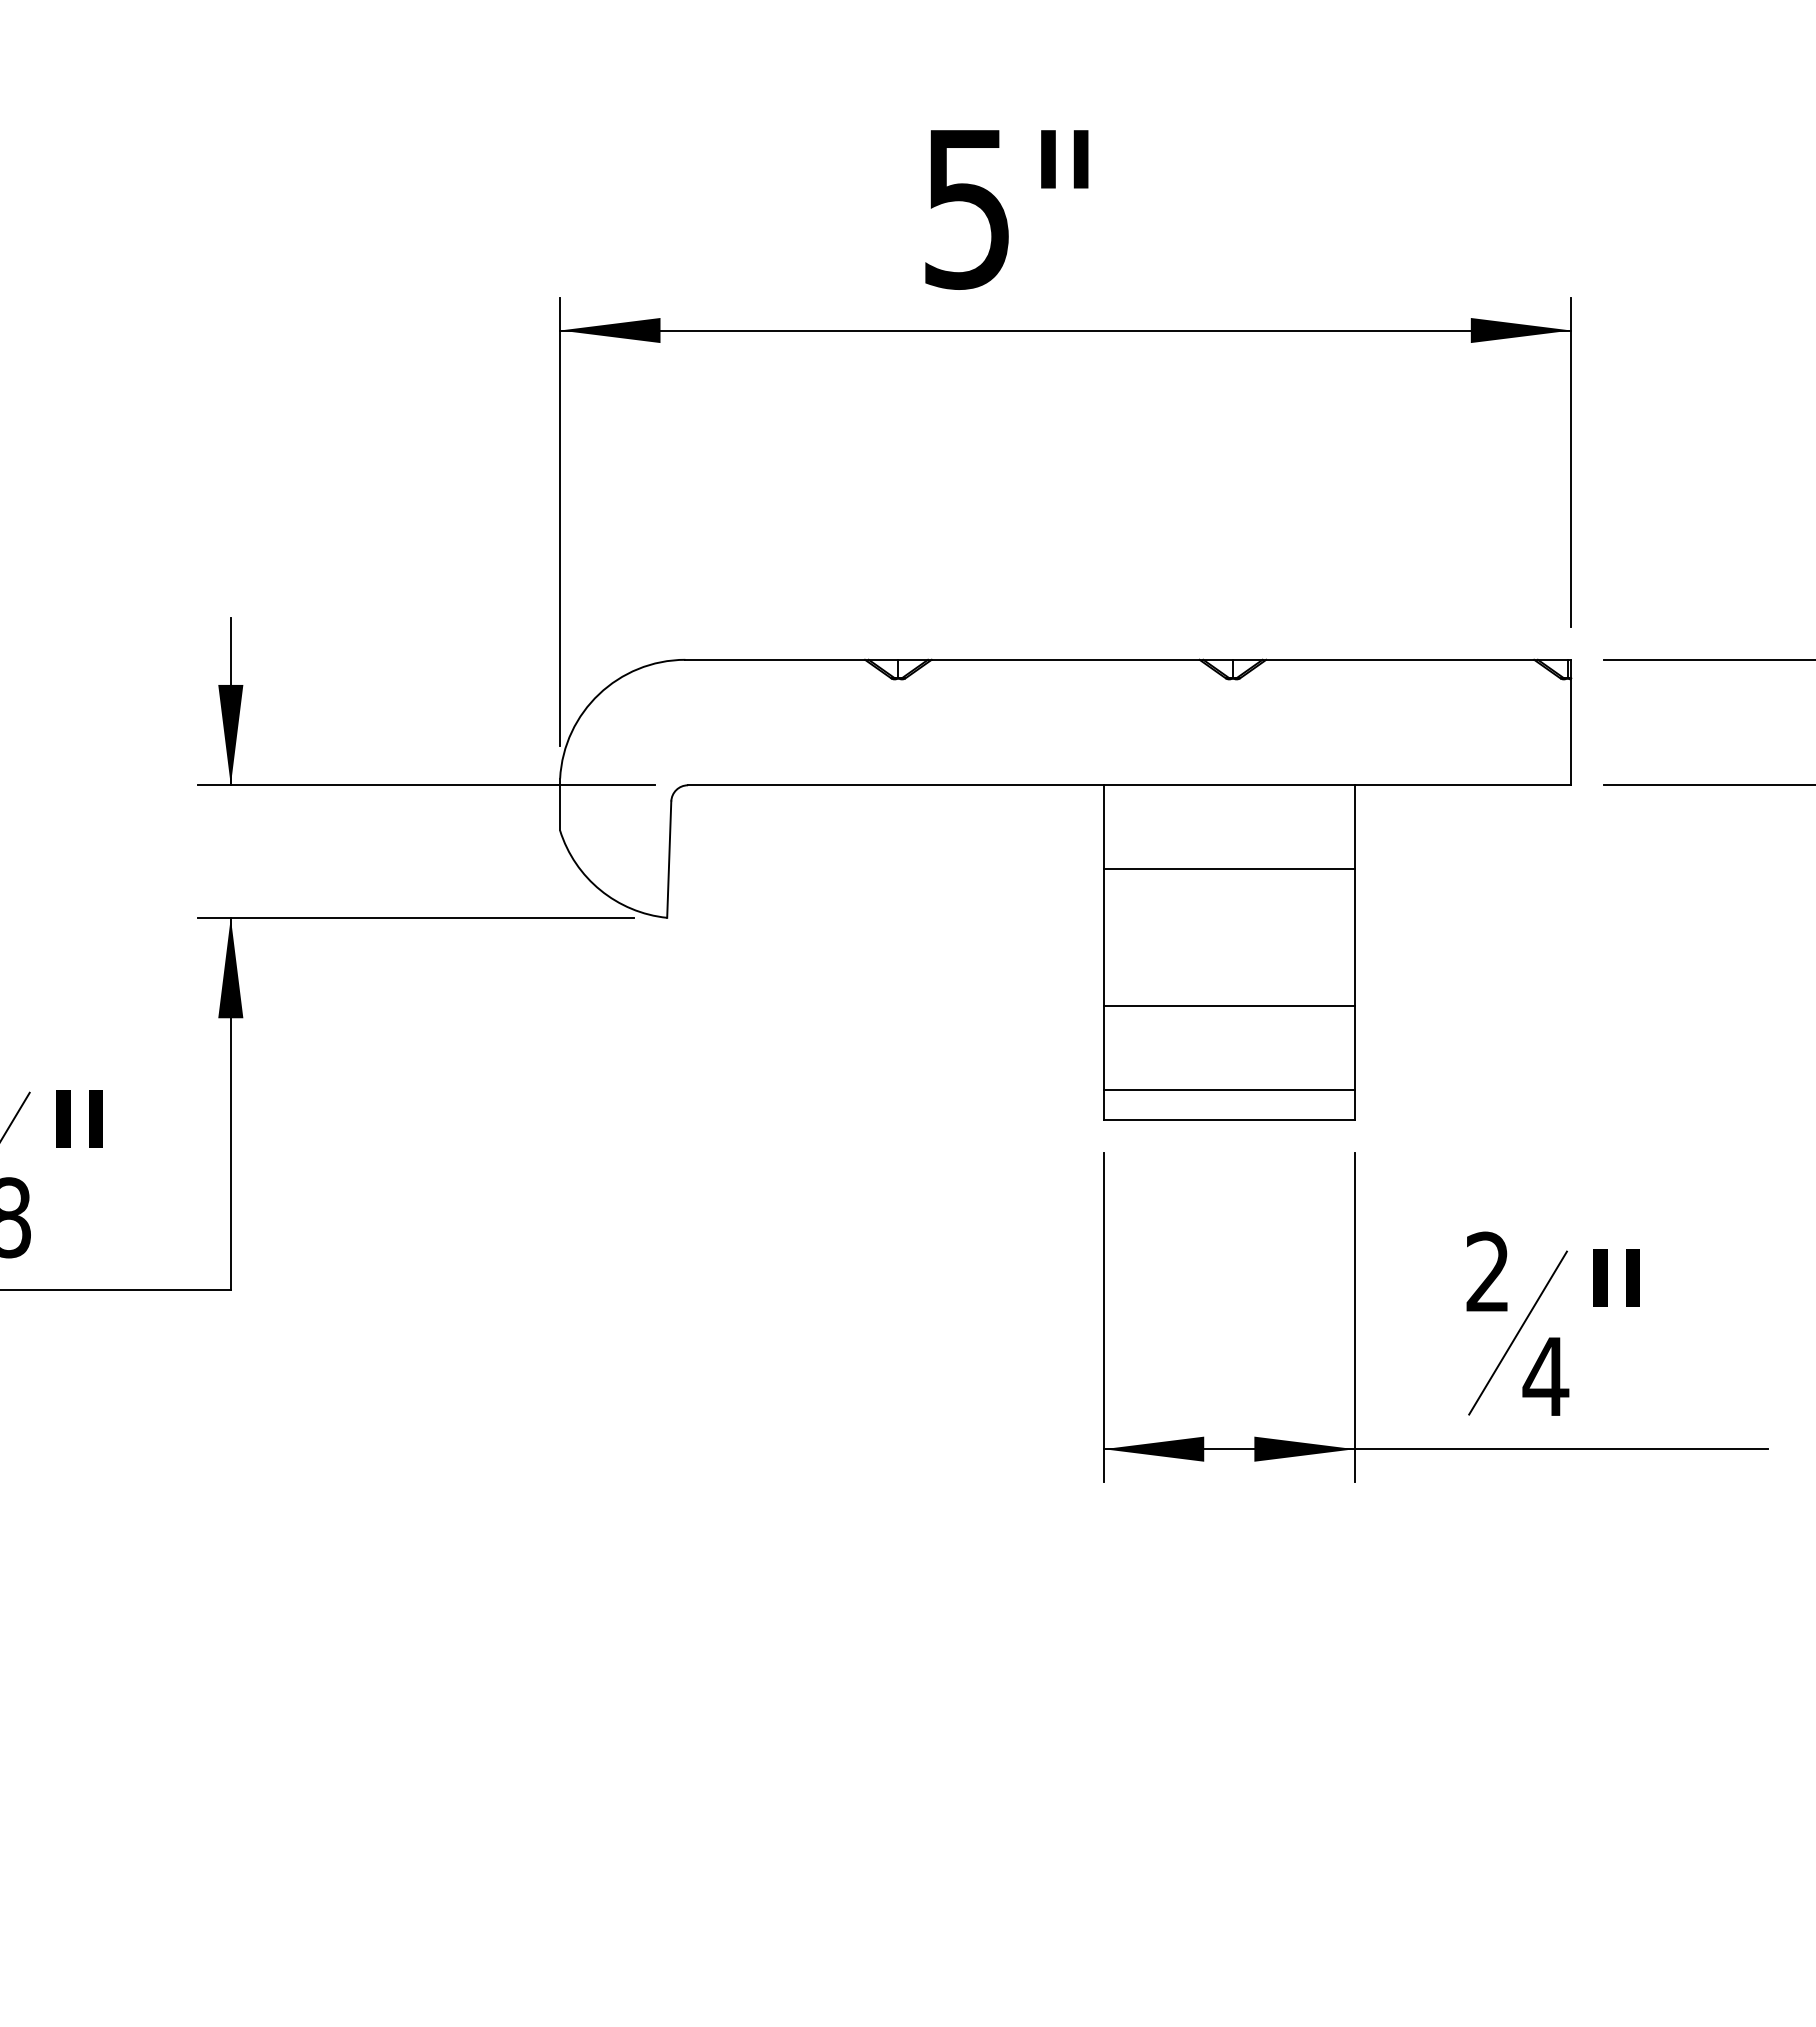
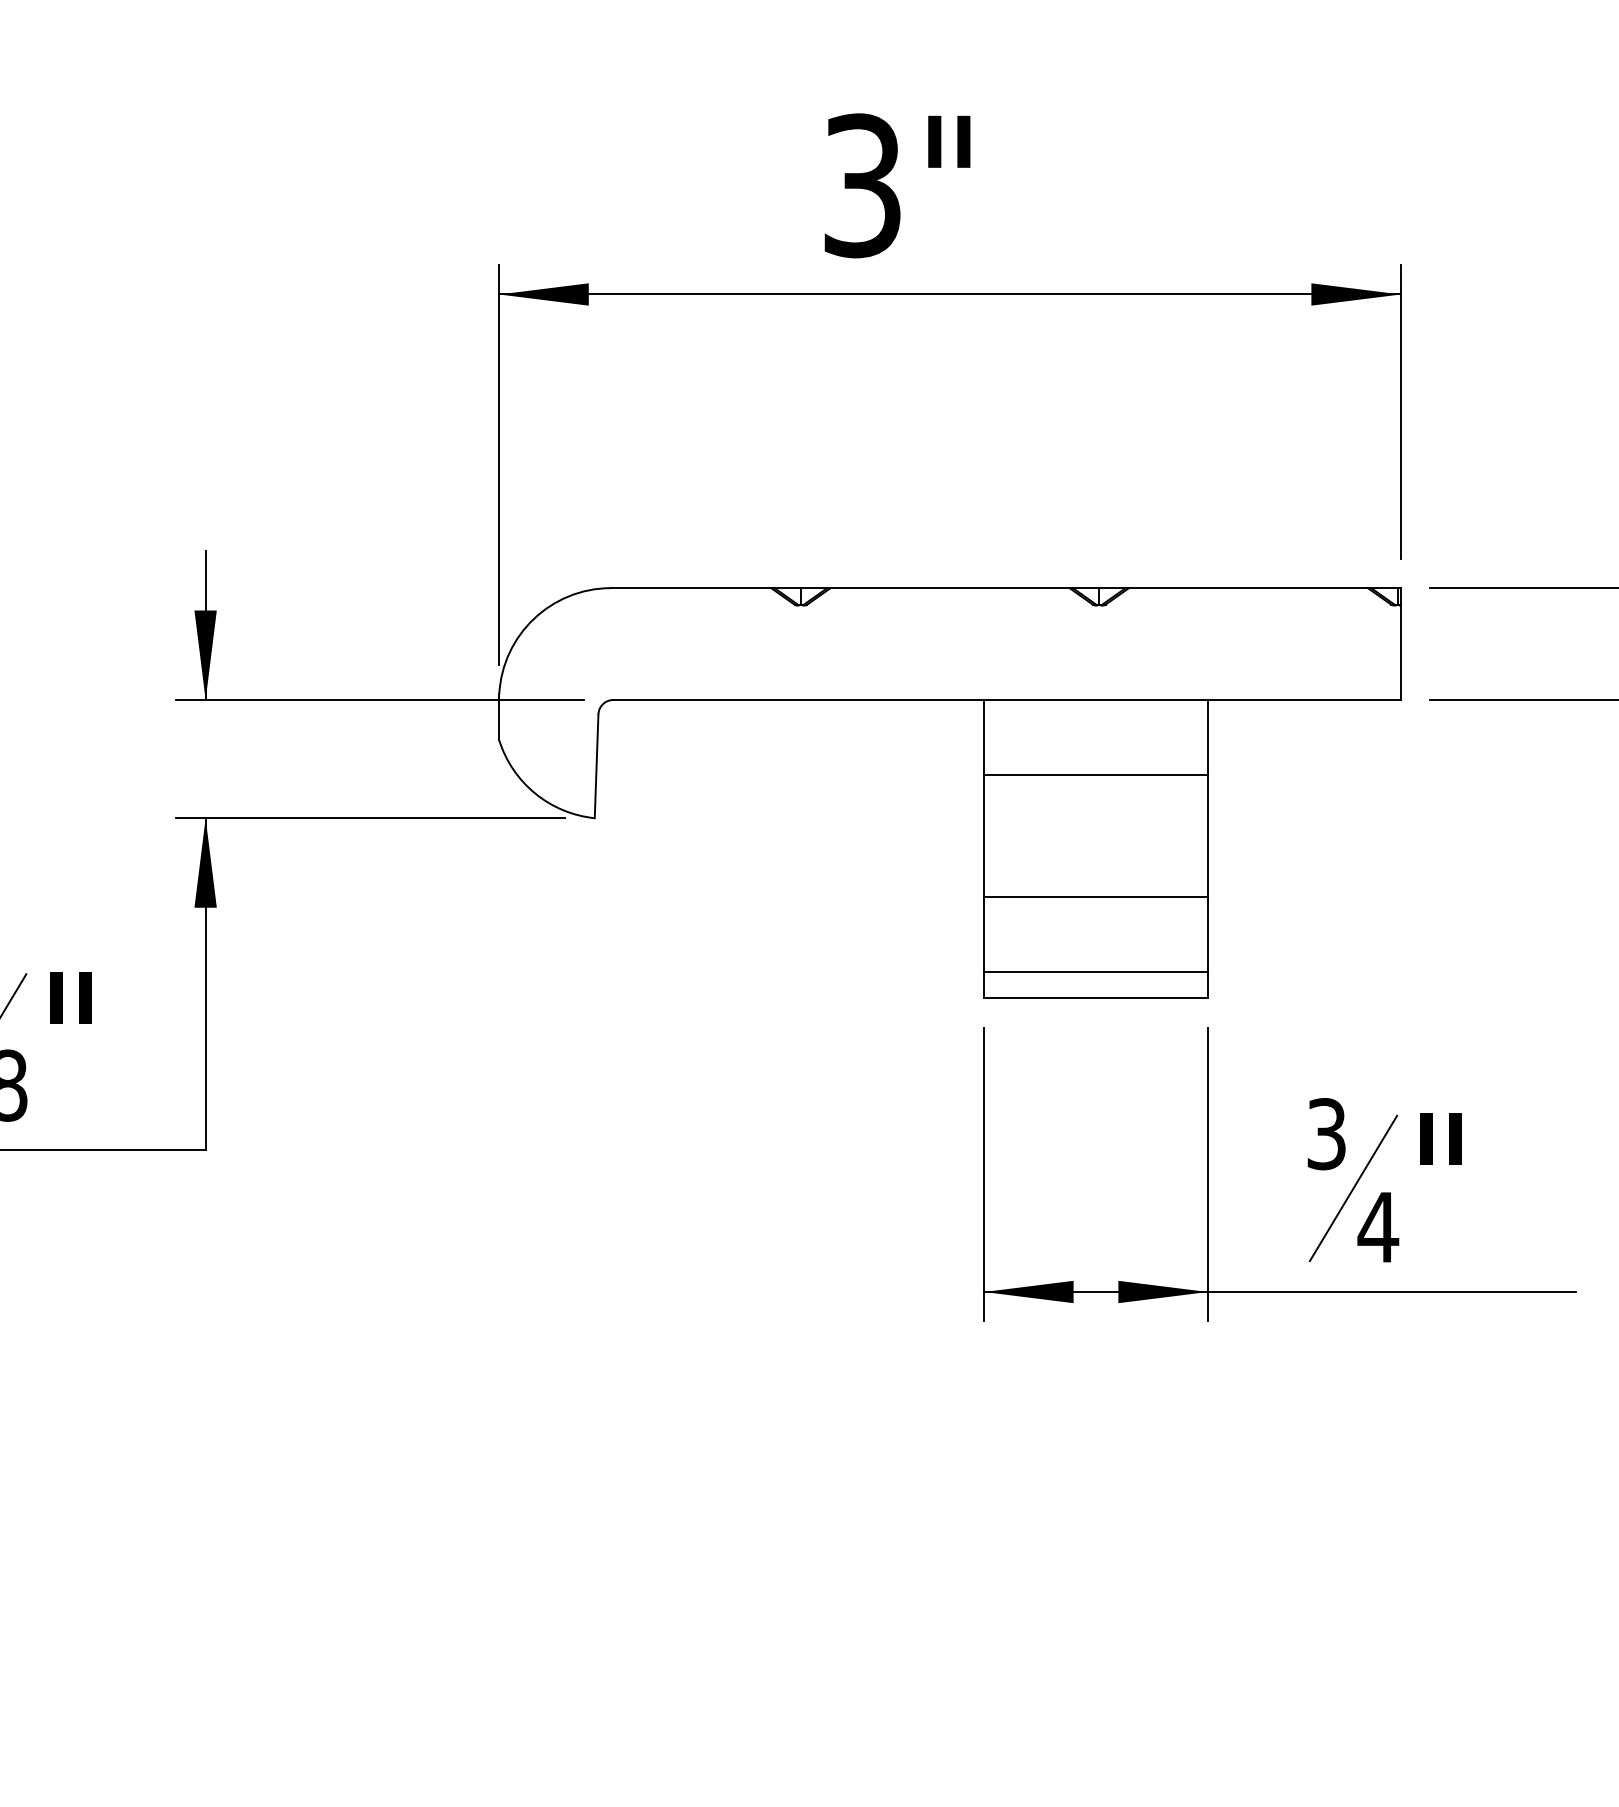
text: (967, 208) -> (862, 185), 5" -> 3"
text: (1487, 1271) -> (1326, 1133), 2 -> 3

